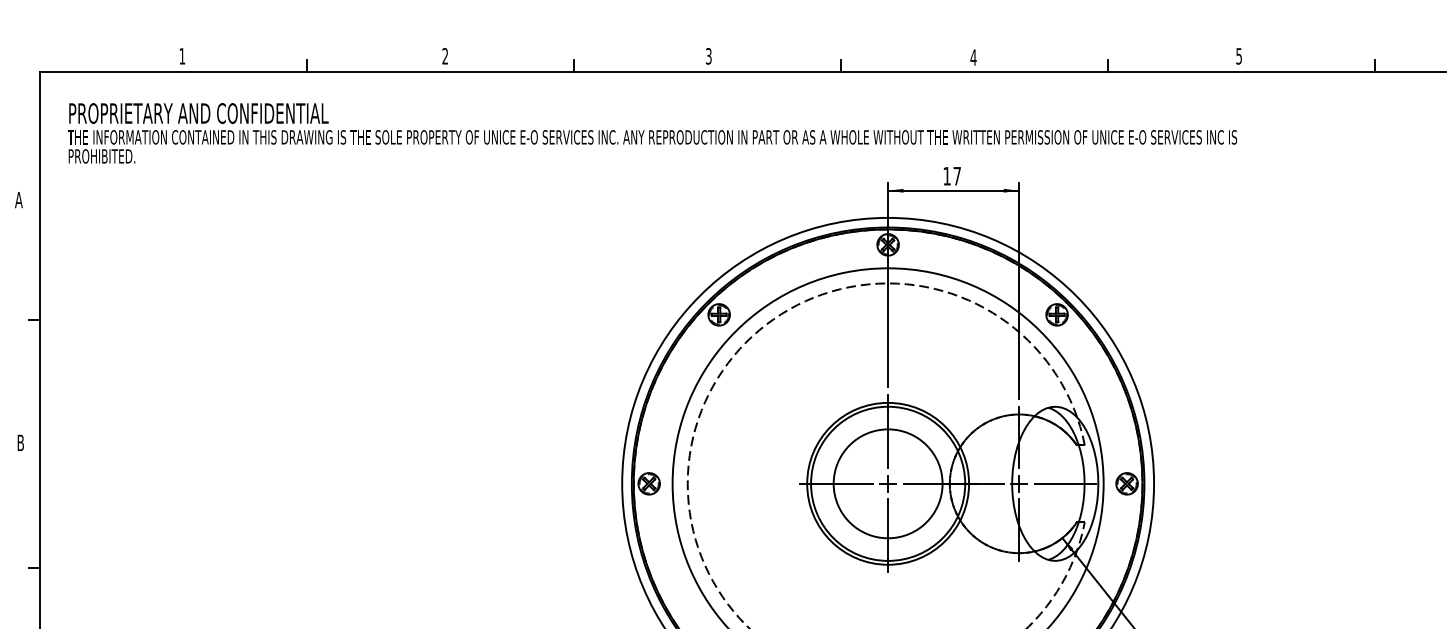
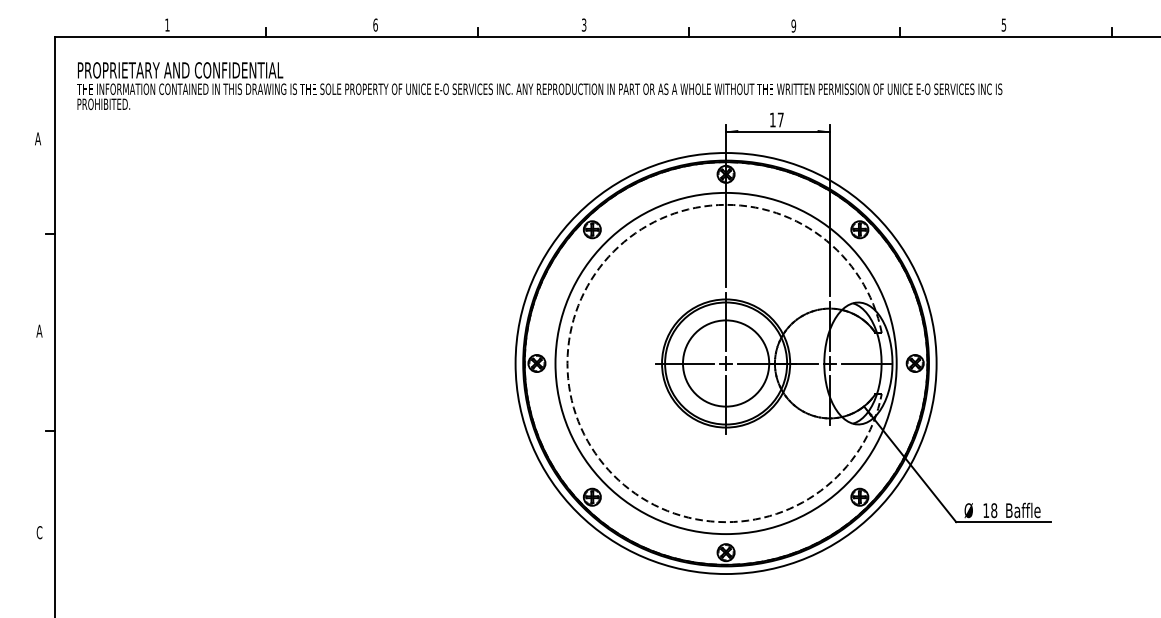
text: (445, 55) -> (375, 24), 2 -> 6
text: (973, 56) -> (793, 25), 4 -> 9
text: (20, 442) -> (39, 330), B -> A

